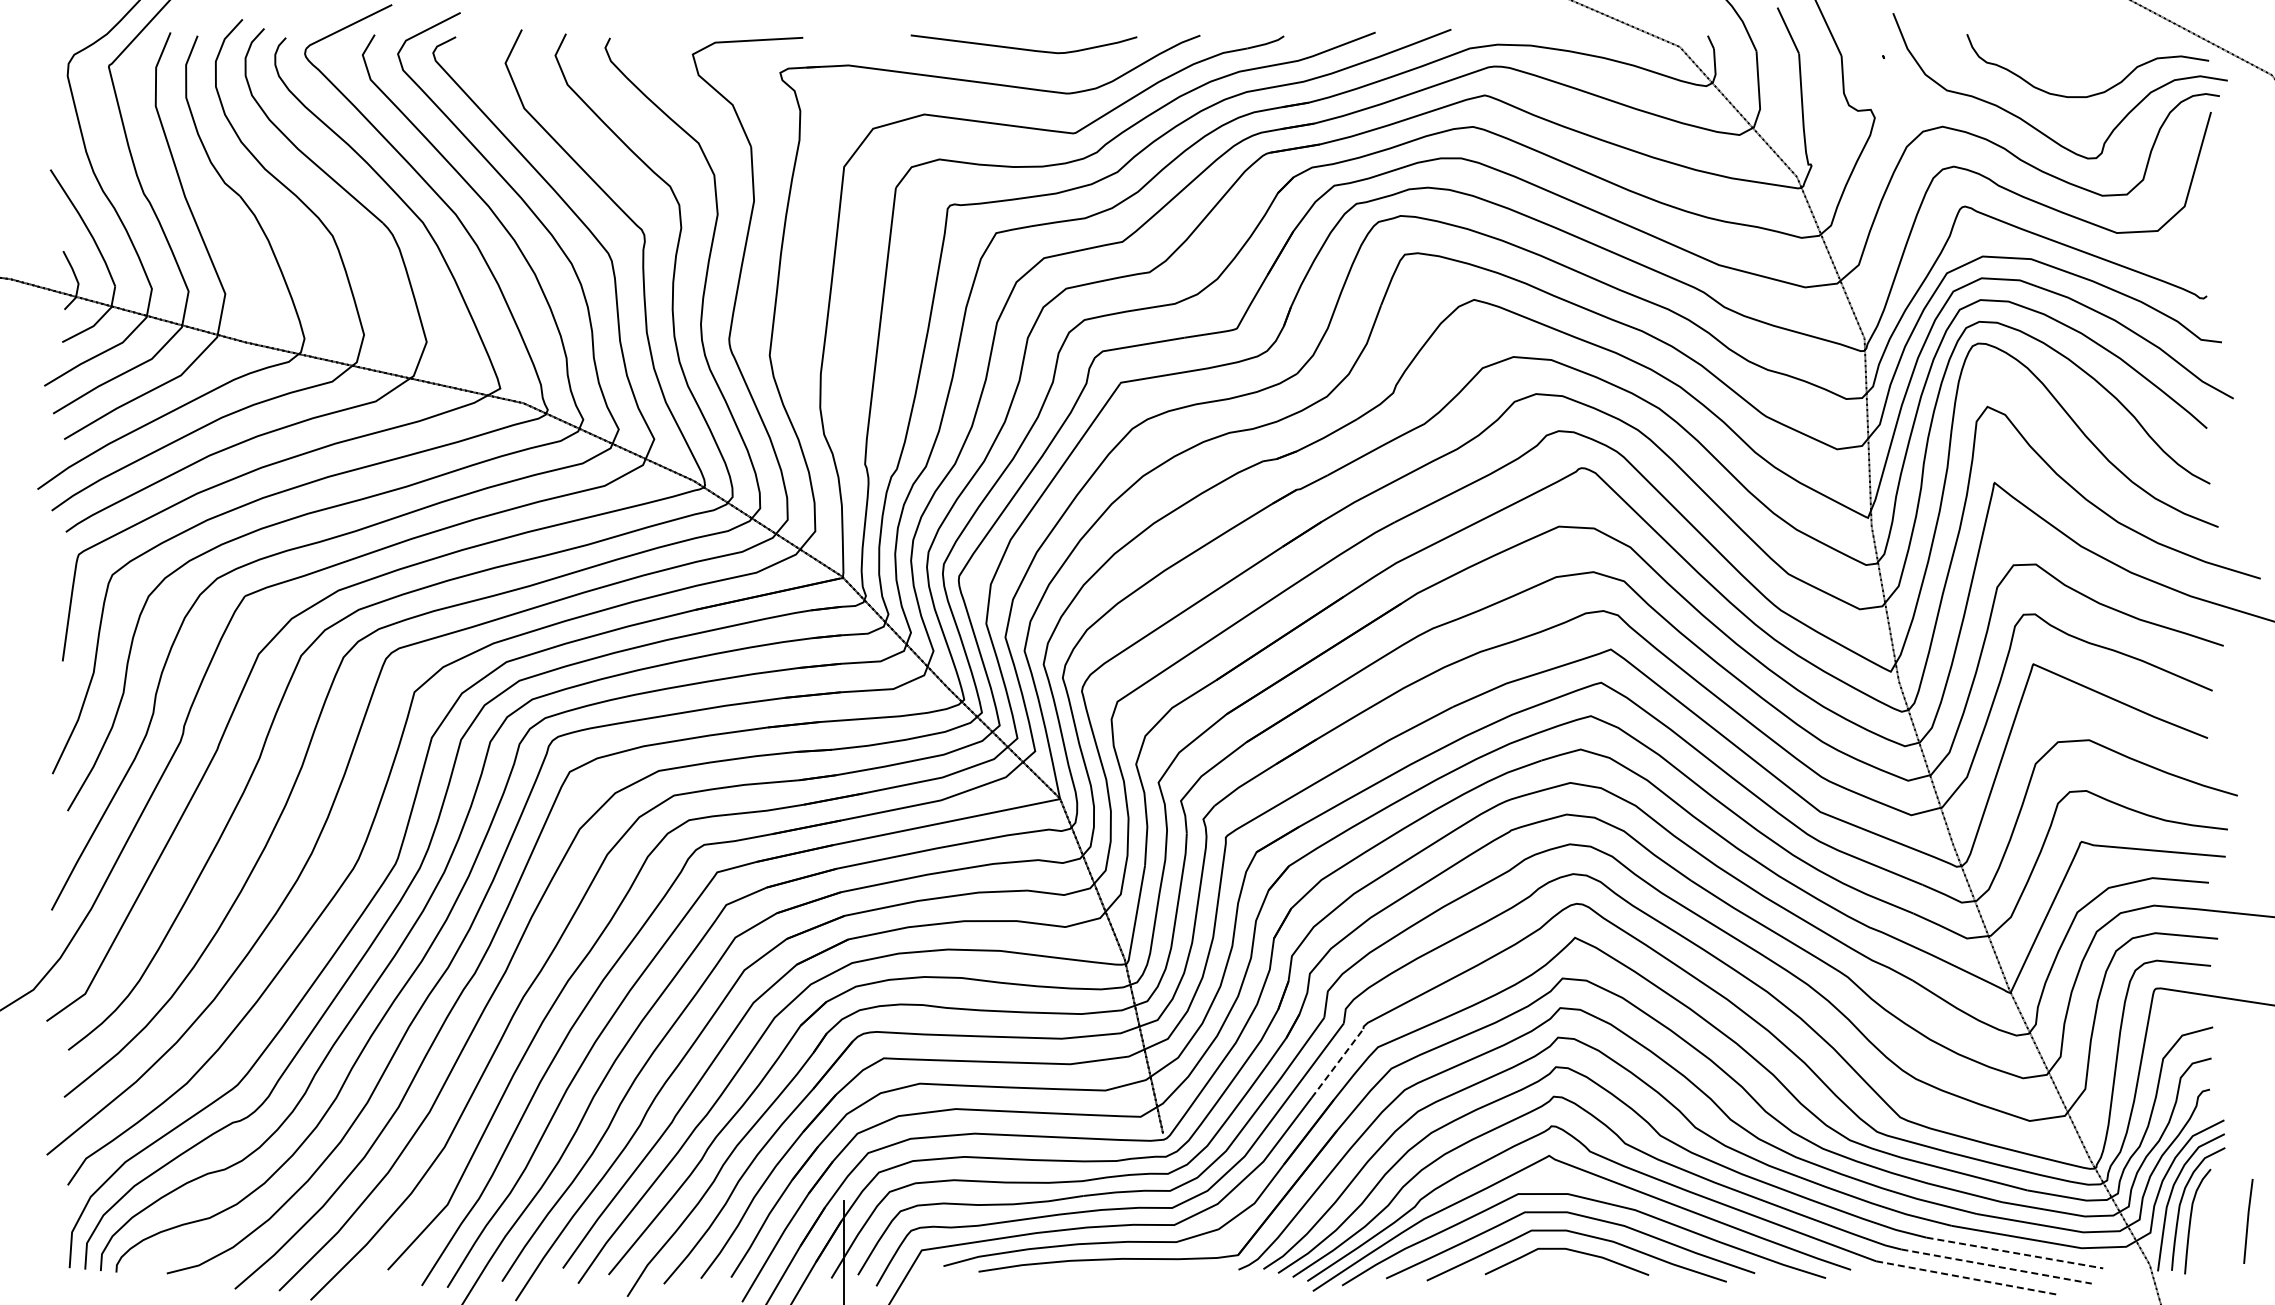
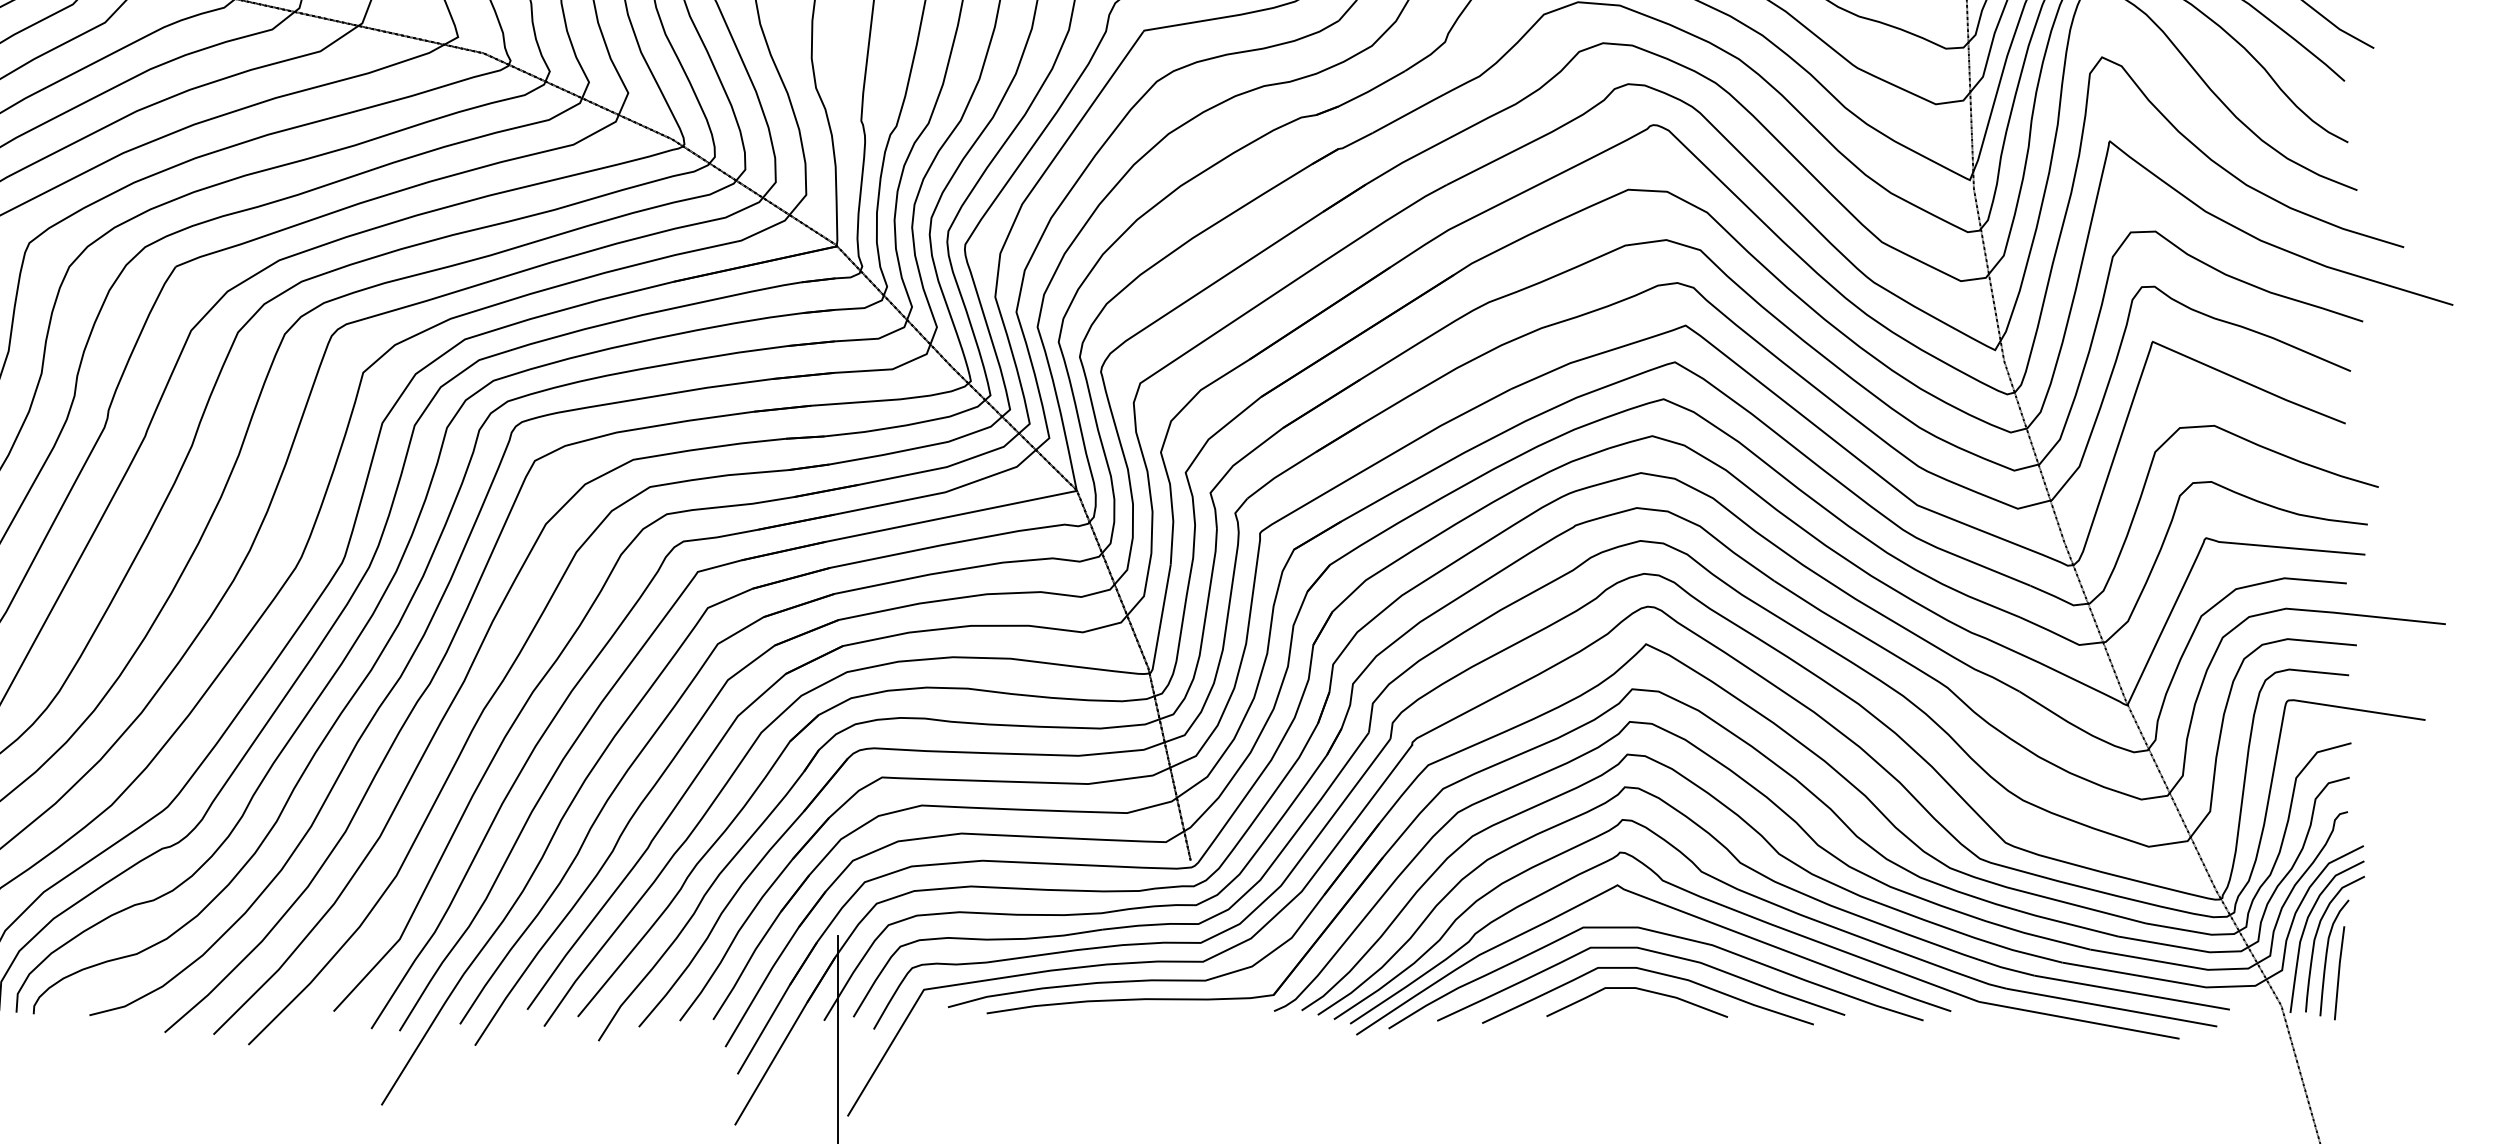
line: (1337, 1063) -> (1383, 783), dashed -> solid
line: (2248, 1221) -> (2339, 973), moved
line: (2014, 1253) -> (2131, 993), dashed -> solid
line: (1996, 1266) -> (2111, 1007), dashed -> solid
line: (1967, 1278) -> (2079, 1020), dashed -> solid

